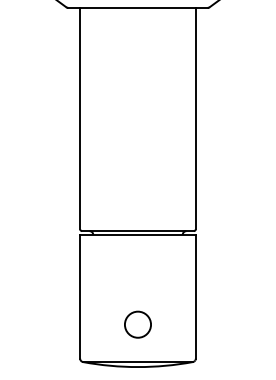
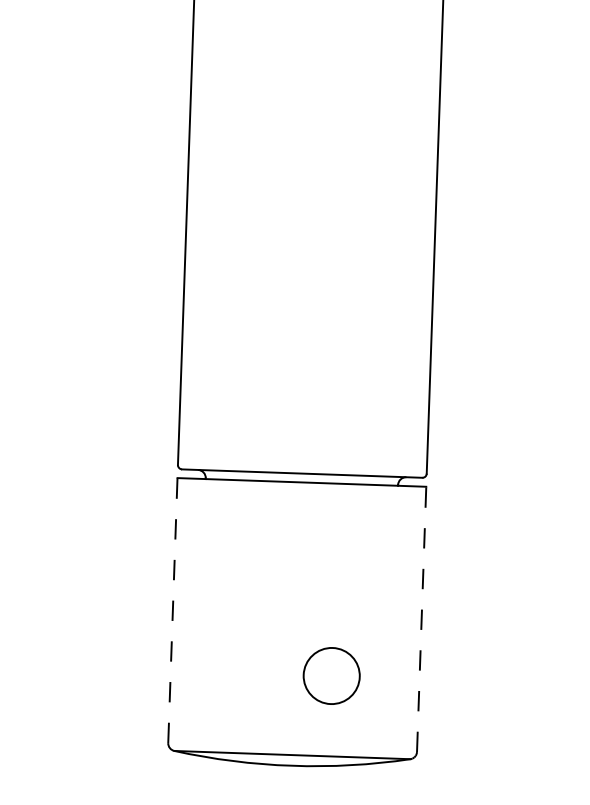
line: (80, 296) -> (173, 609), solid -> dashed
line: (195, 296) -> (420, 618), solid -> dashed
circle: (137, 324) -> (330, 675), moved

